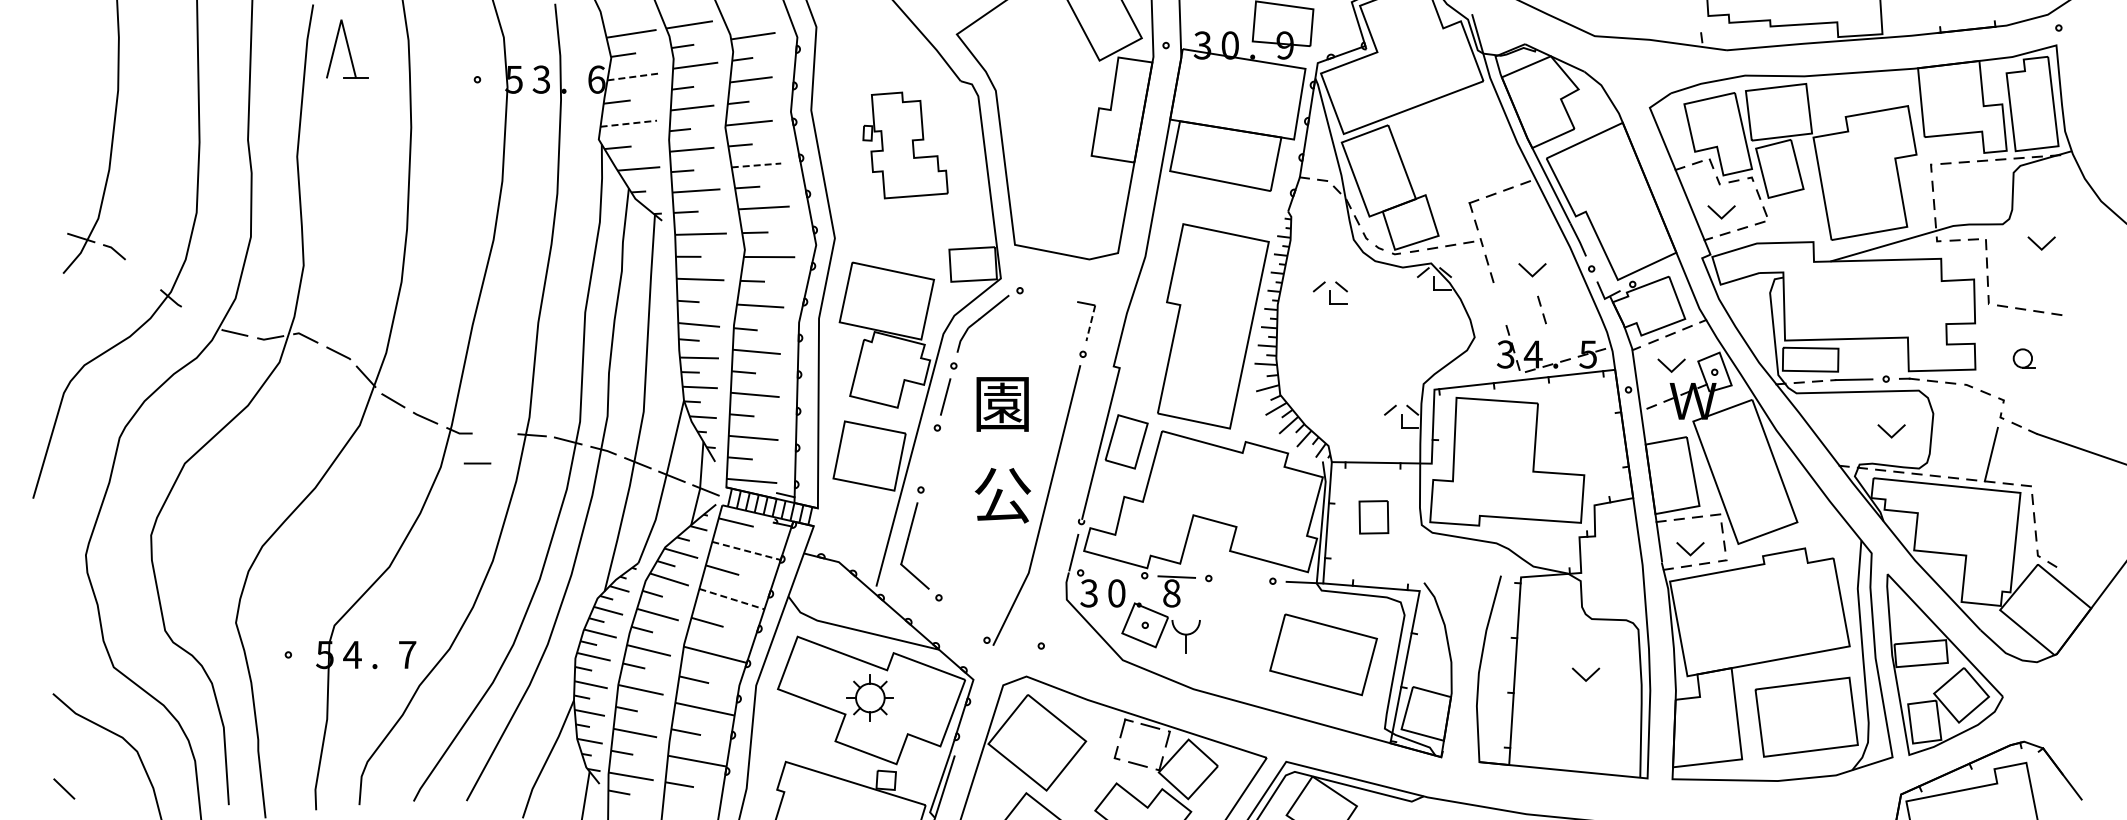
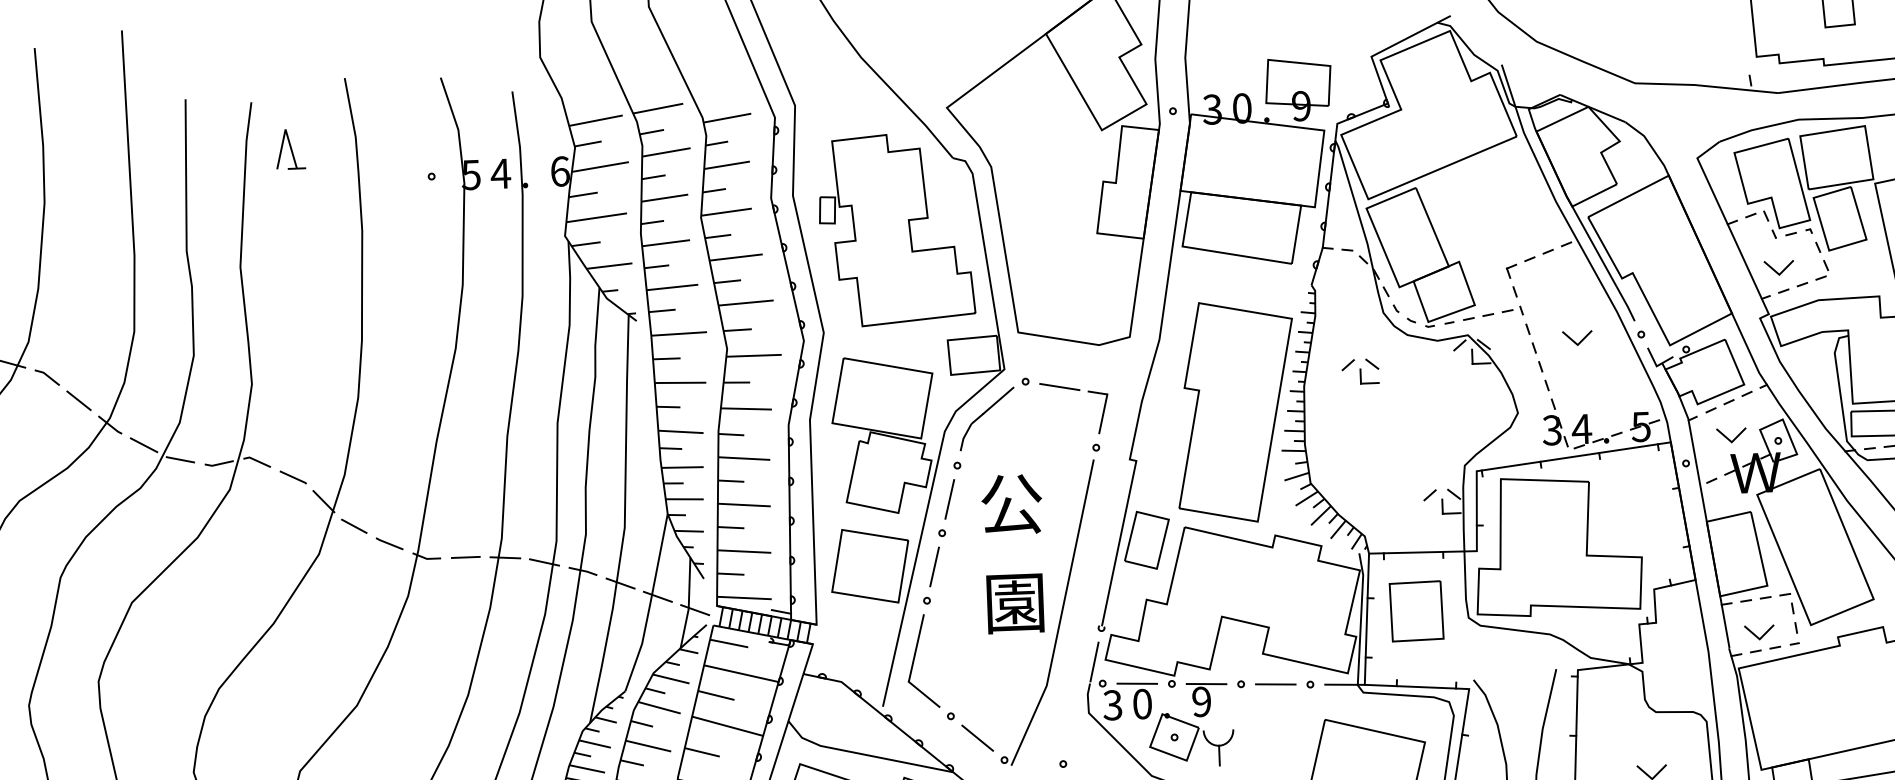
part: (347, 49) -> (290, 149), size x0.62
line: (634, 76) -> (600, 166), dashed -> solid
text: (541, 79) -> (500, 173), 3 -> 4
line: (629, 123) -> (597, 217), dashed -> solid
part: (905, 145) -> (896, 229), size x1.67
line: (756, 165) -> (736, 257), dashed -> solid
line: (142, 274) -> (78, 400), added
line: (1051, 296) -> (1059, 386), added
part: (1541, 309) -> (1543, 375), moved
line: (201, 318) -> (143, 445), added
line: (1090, 323) -> (1102, 414), dashed -> solid
text: (1003, 403) -> (1012, 504), 園 -> 公
line: (928, 458) -> (933, 566), added
line: (477, 463) -> (465, 557), moved
text: (1002, 495) -> (1015, 603), 公 -> 園
part: (1373, 517) -> (1416, 611), size x1.67
line: (746, 551) -> (741, 674), dashed -> solid
line: (1112, 574) -> (1137, 683), added
line: (1240, 579) -> (1275, 684), added
text: (1171, 593) -> (1201, 701), 8 -> 9
line: (732, 599) -> (728, 726), dashed -> solid
line: (962, 618) -> (977, 737), added

